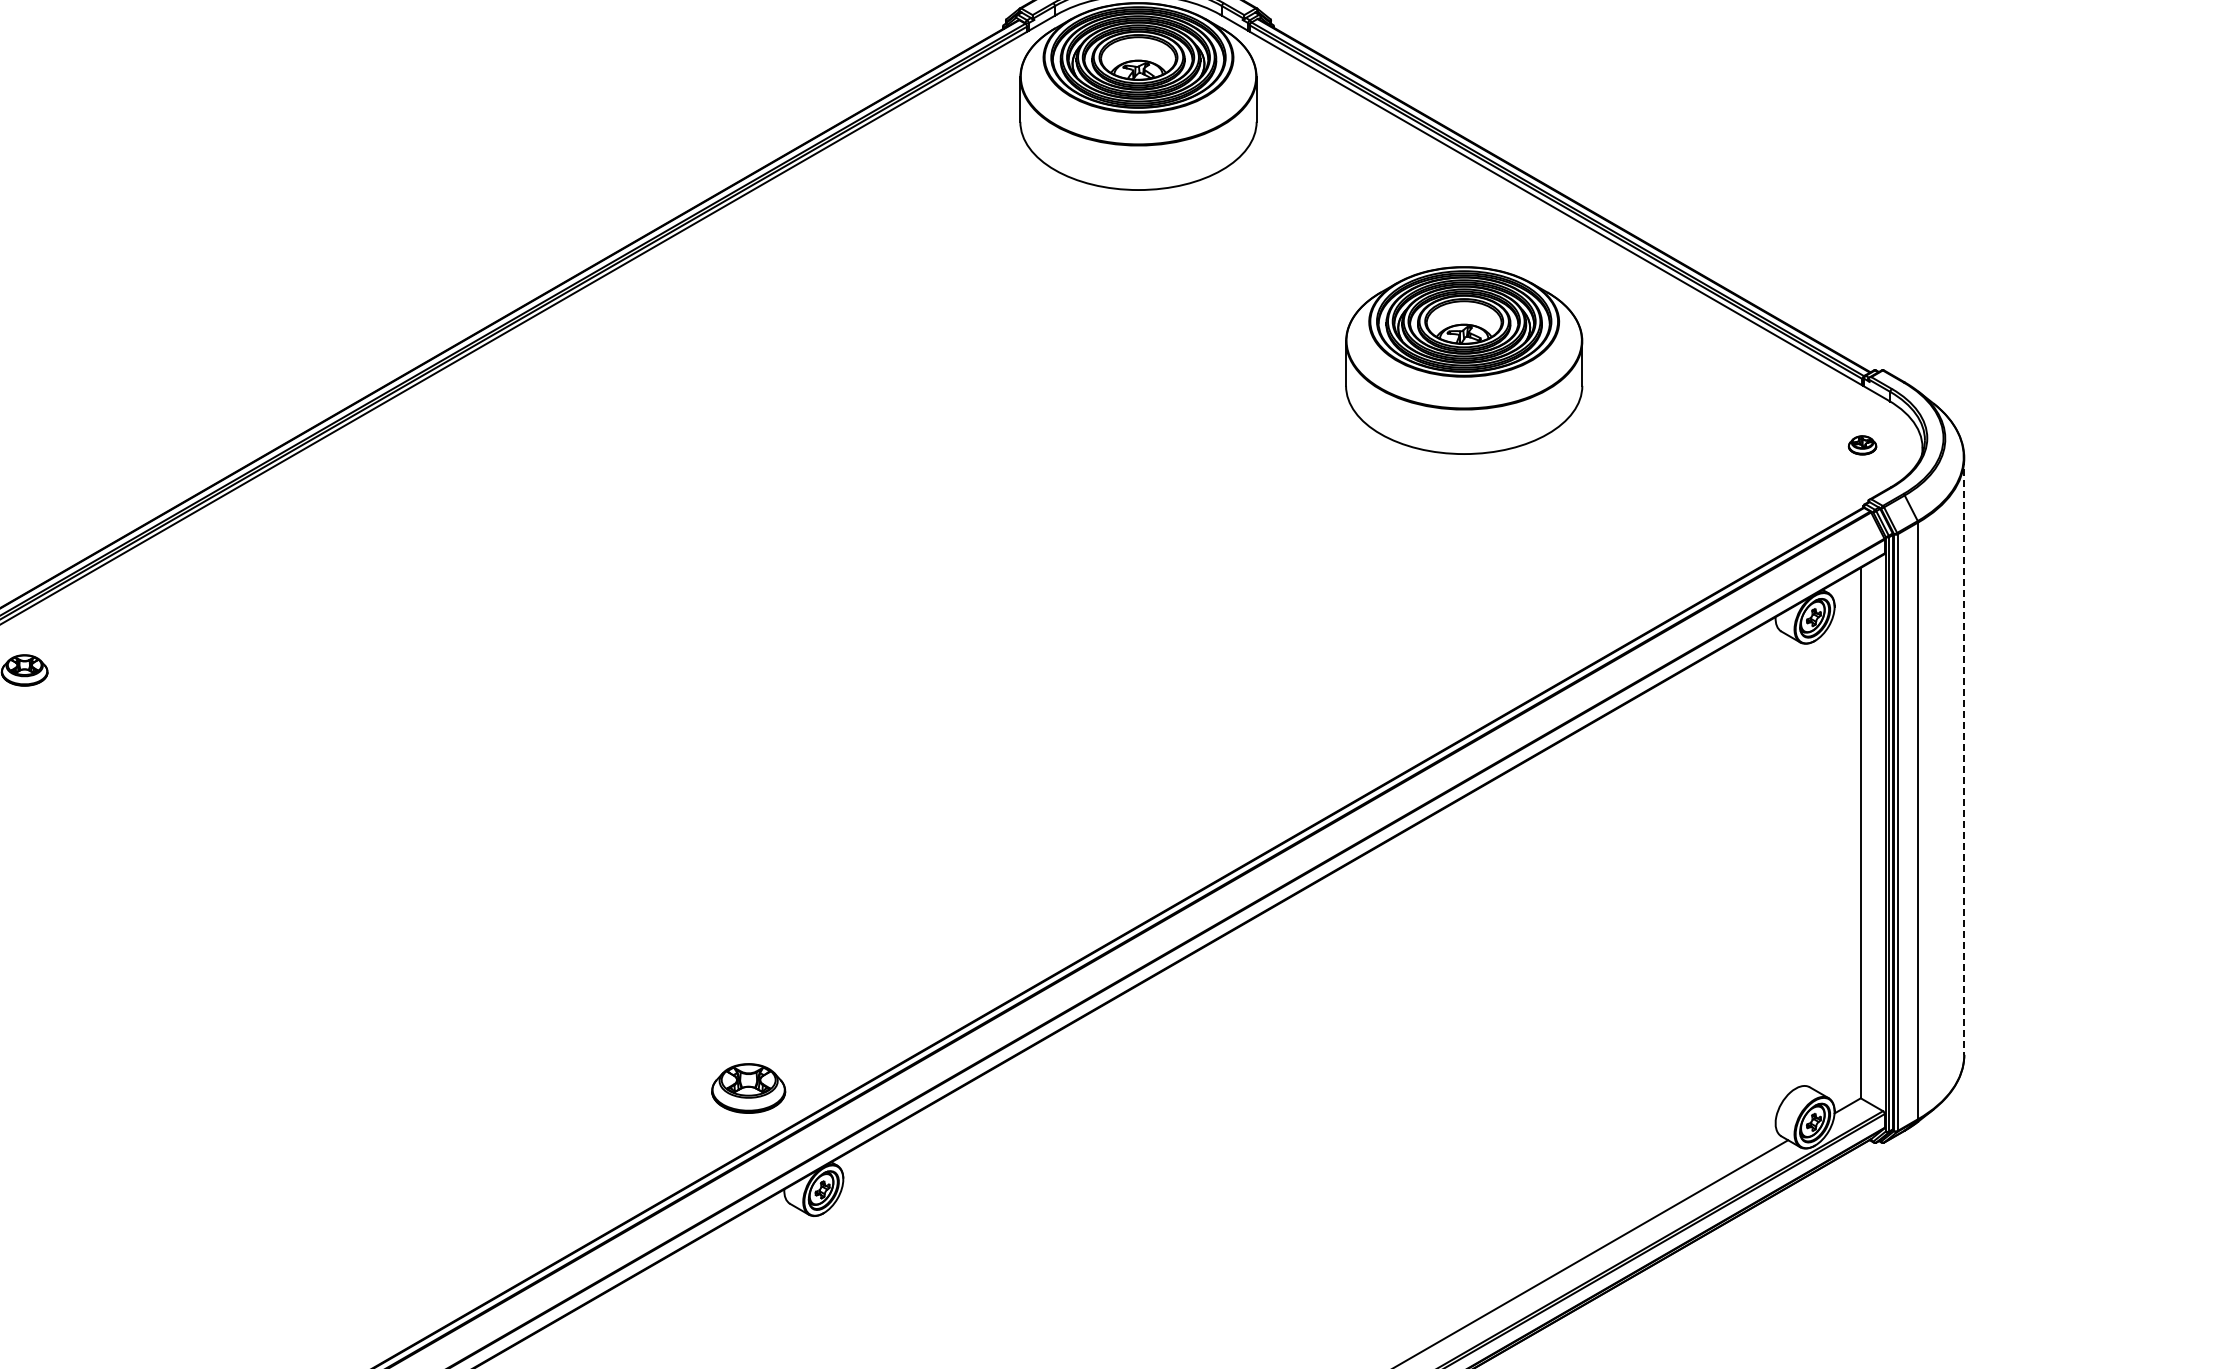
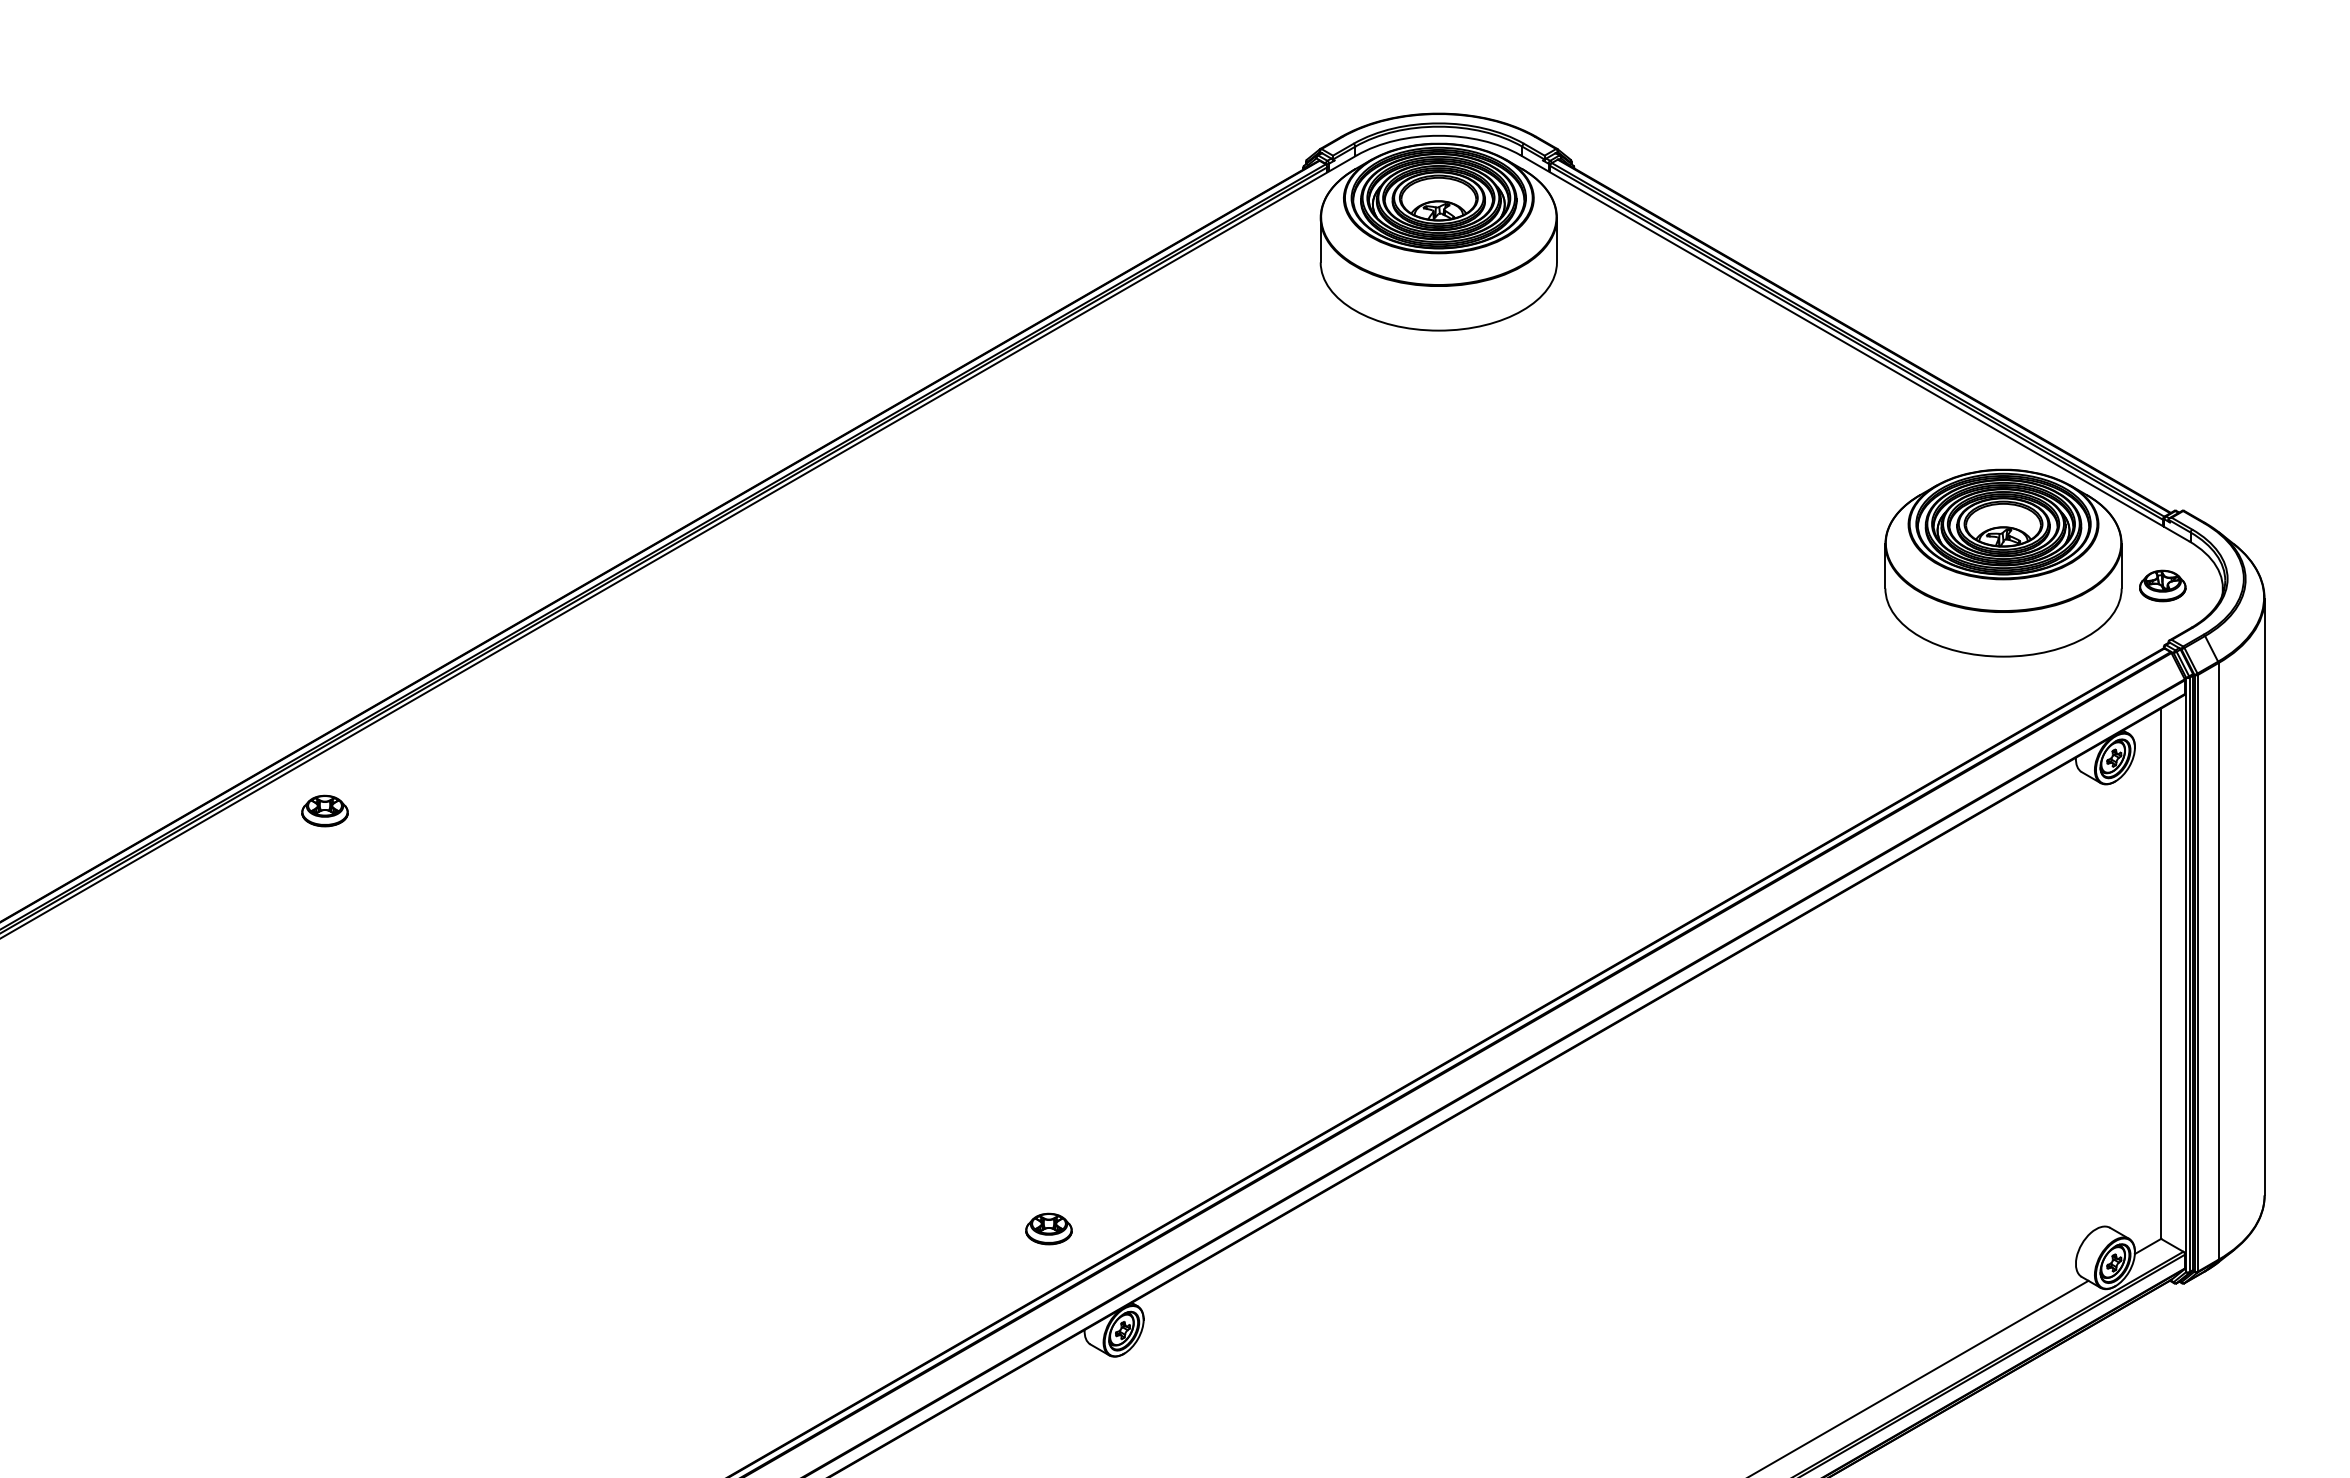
part: (1464, 359) -> (2003, 562), moved
part: (1862, 444) -> (2162, 585), size x1.67
line: (1964, 756) -> (2264, 897), dashed -> solid
part: (748, 1087) -> (1048, 1228), size x0.62

